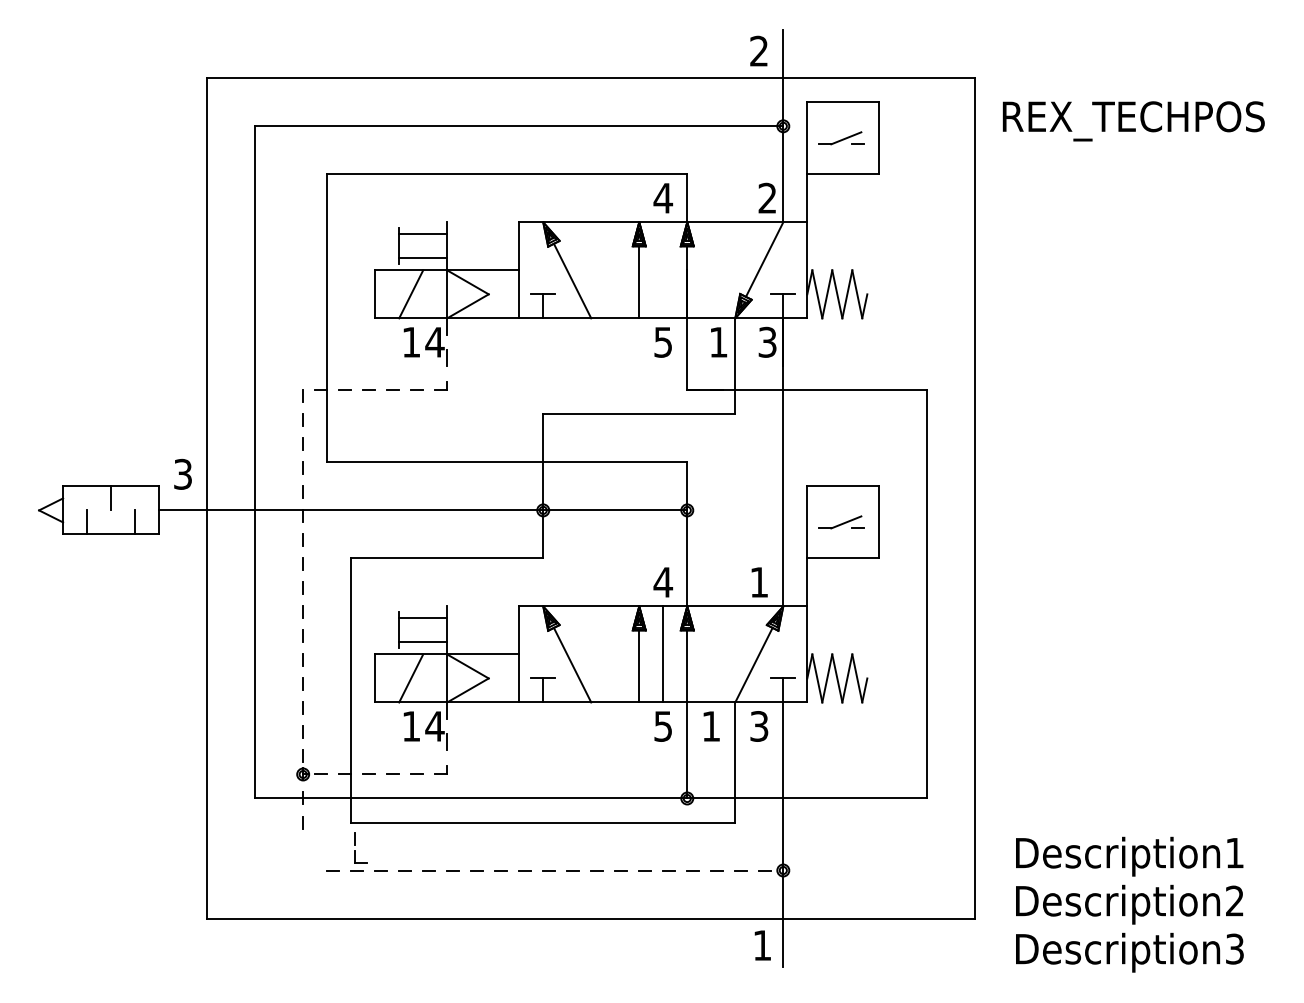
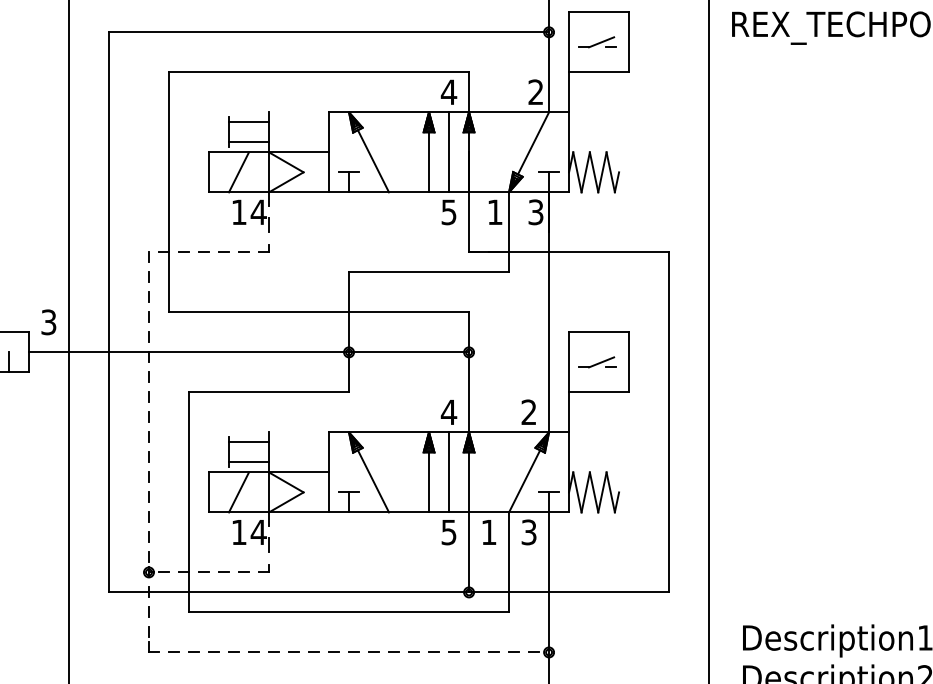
line: (663, 270) -> (449, 152), added
text: (758, 582) -> (528, 412), 1 -> 2
part: (360, 847) -> (153, 639), moved

